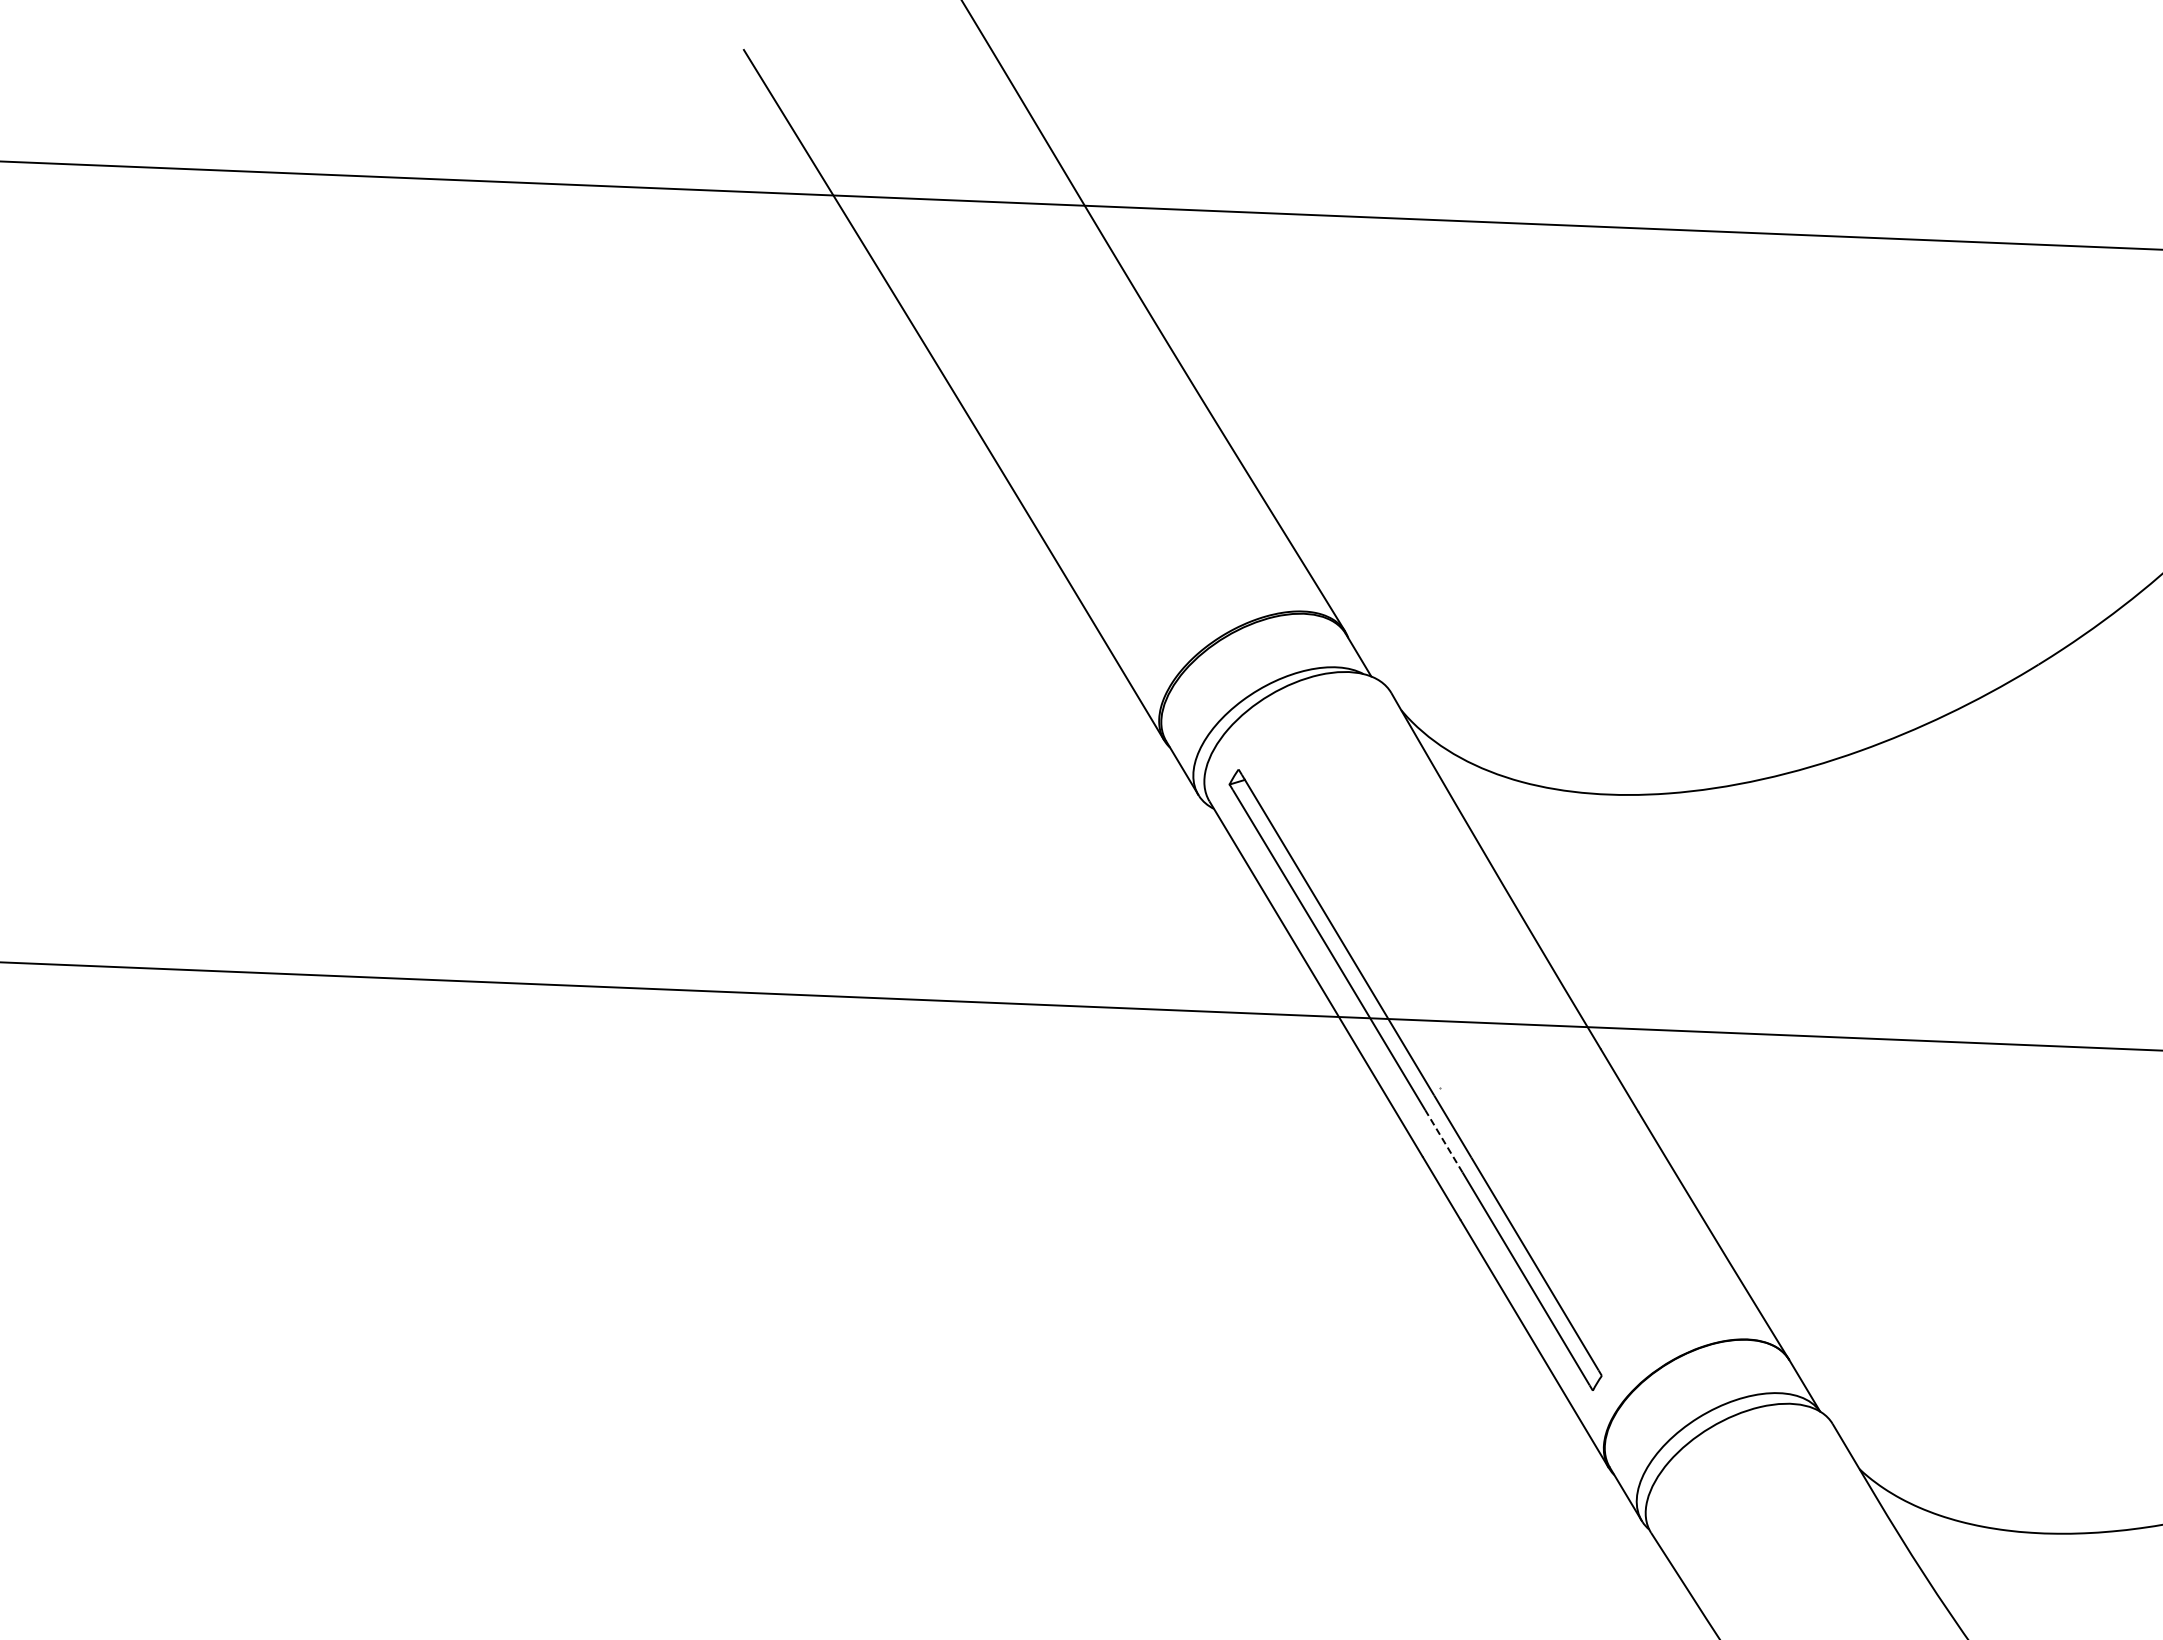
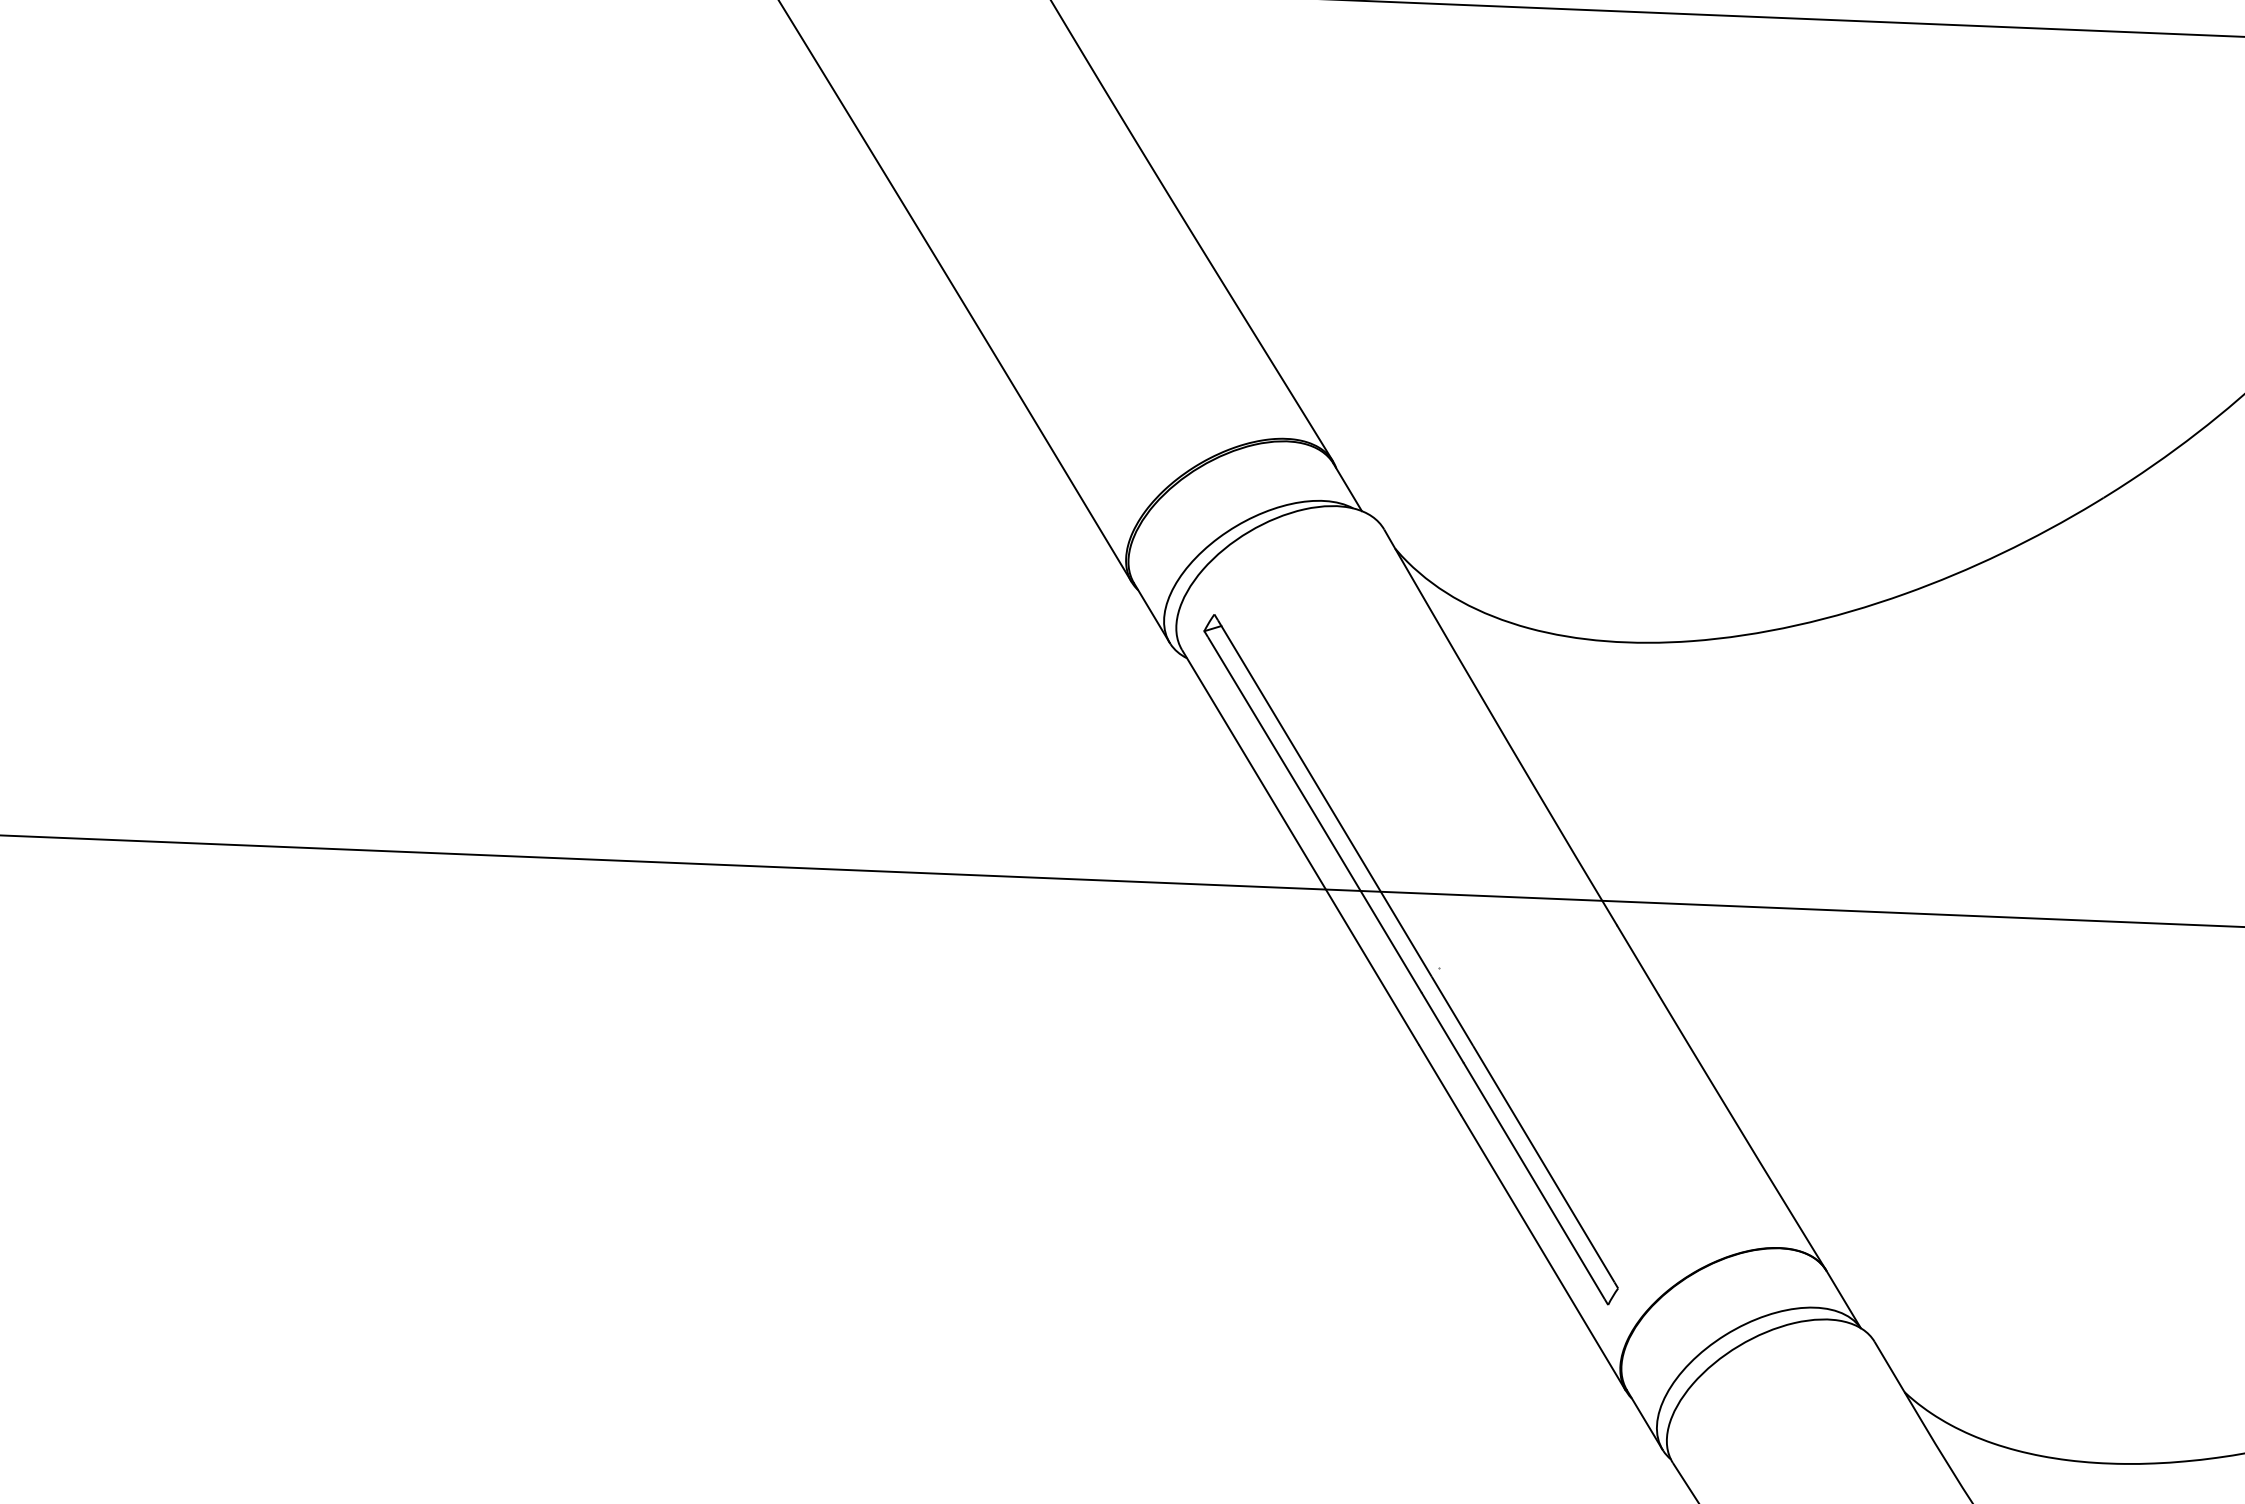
line: (1443, 1140) -> (1442, 1026), dashed -> solid

